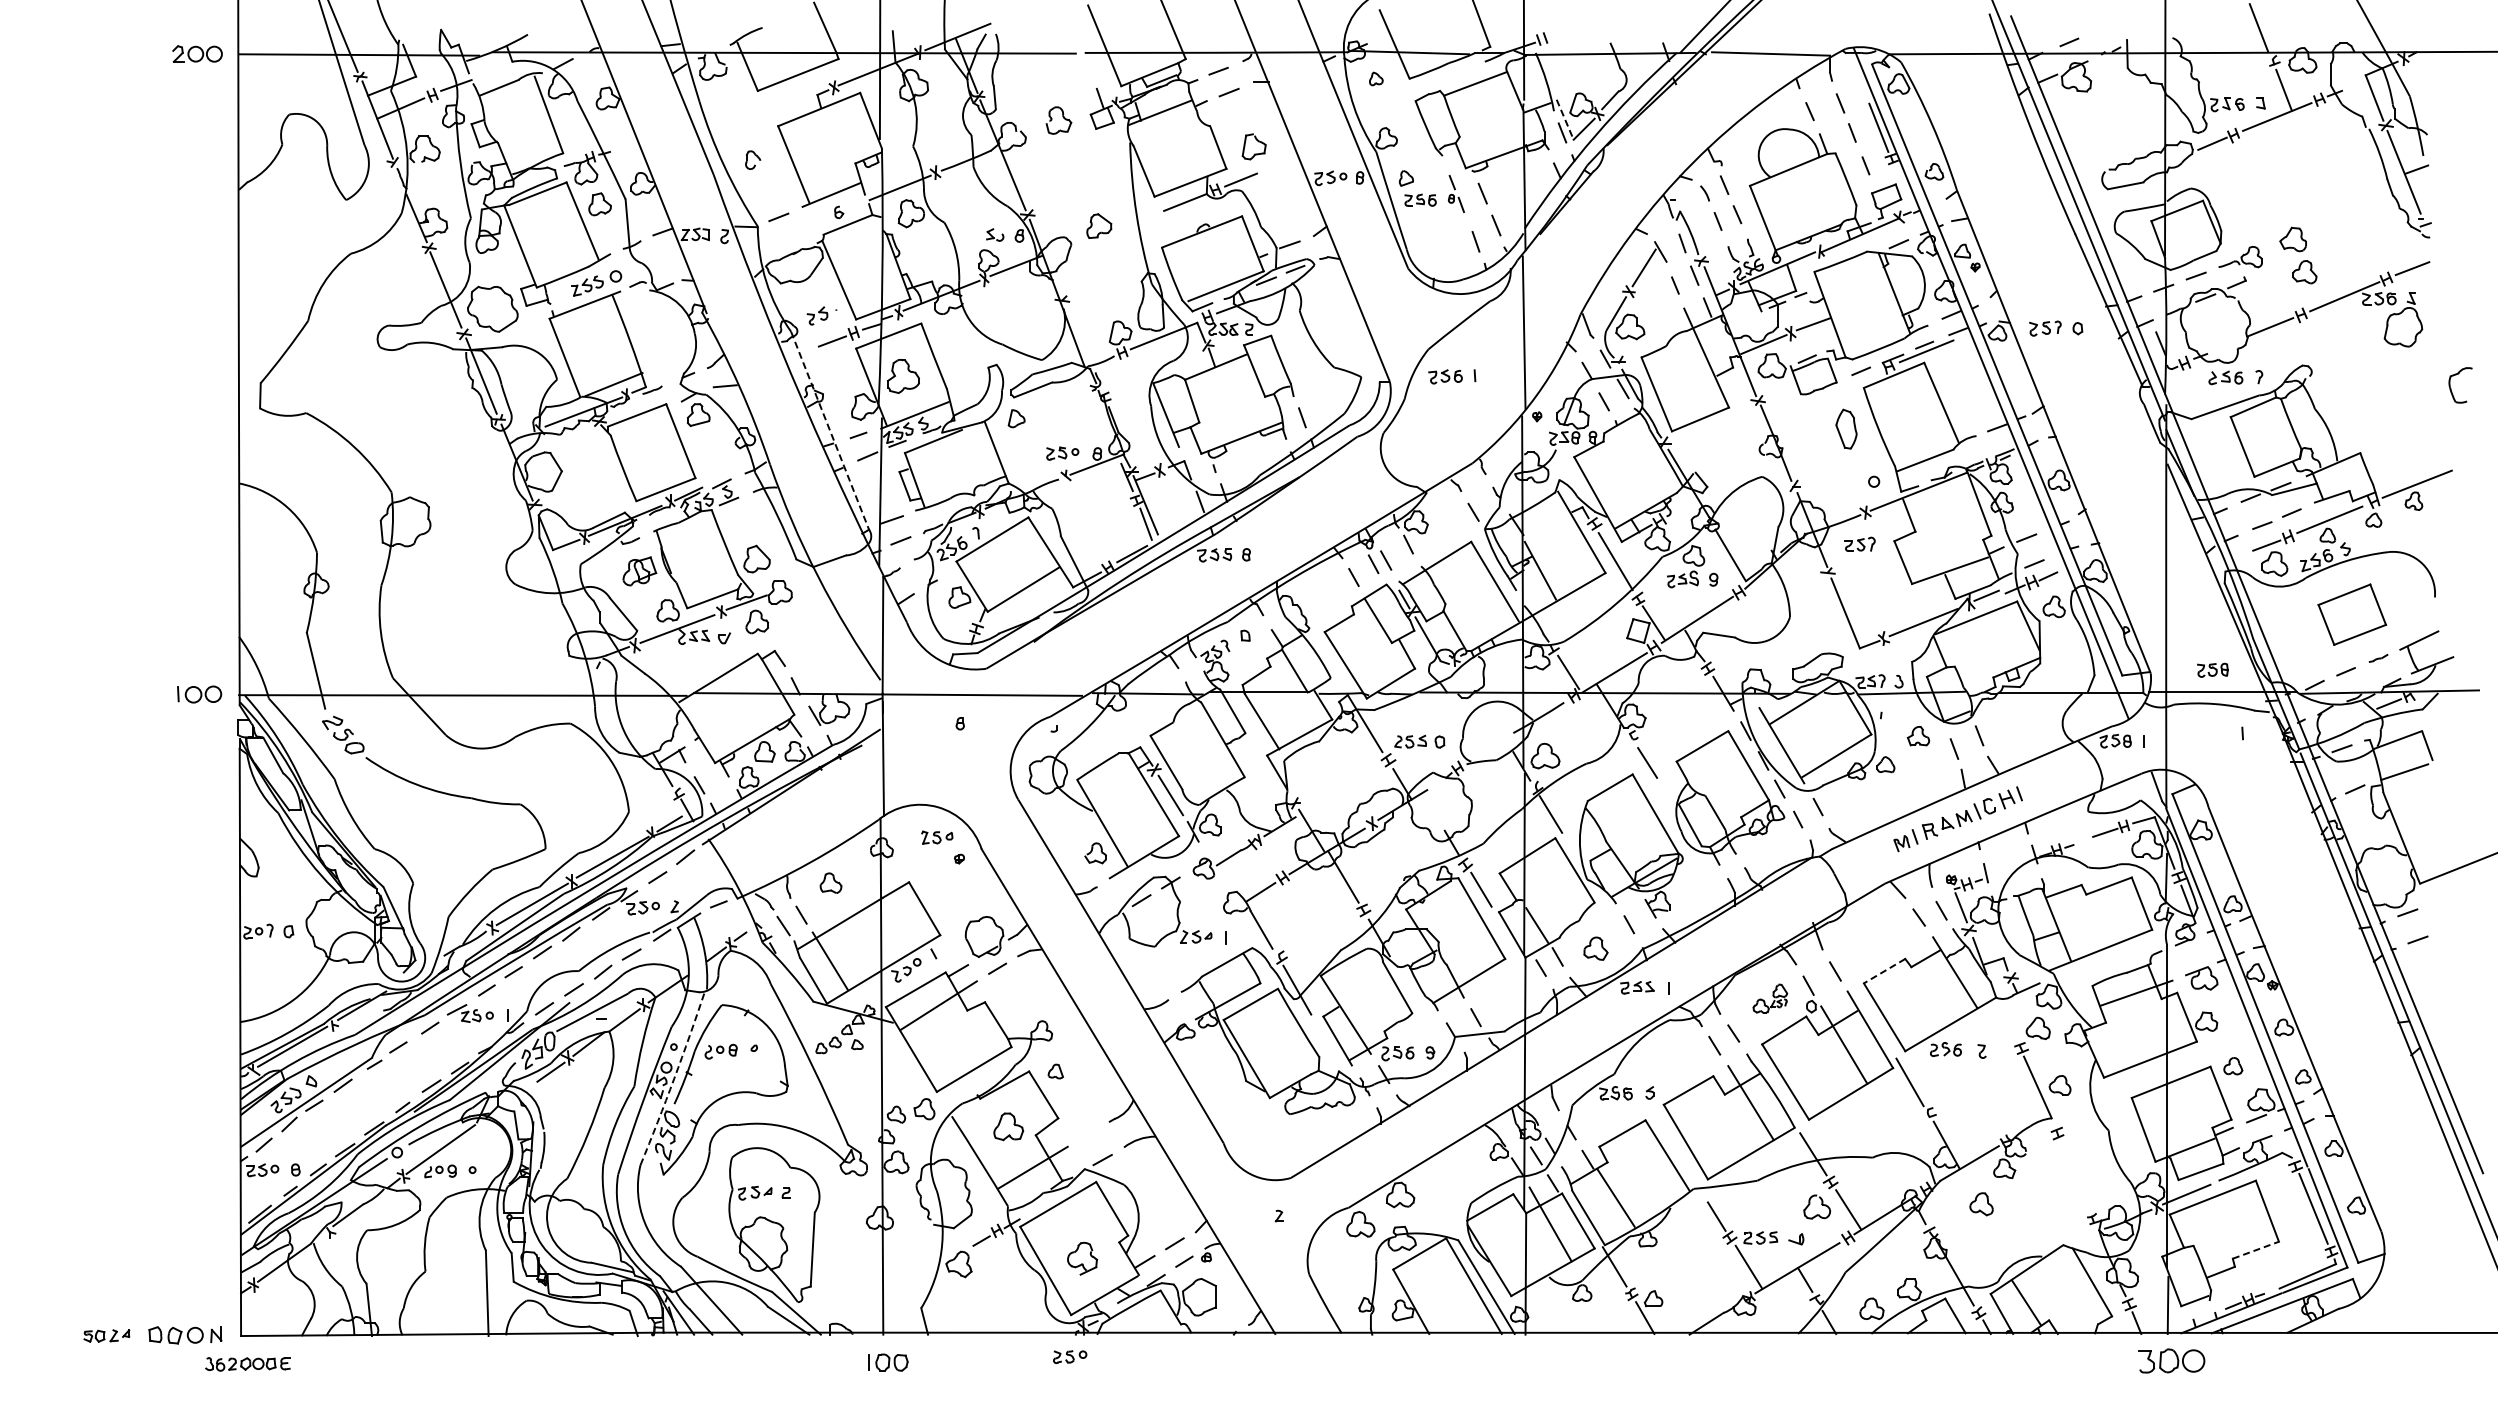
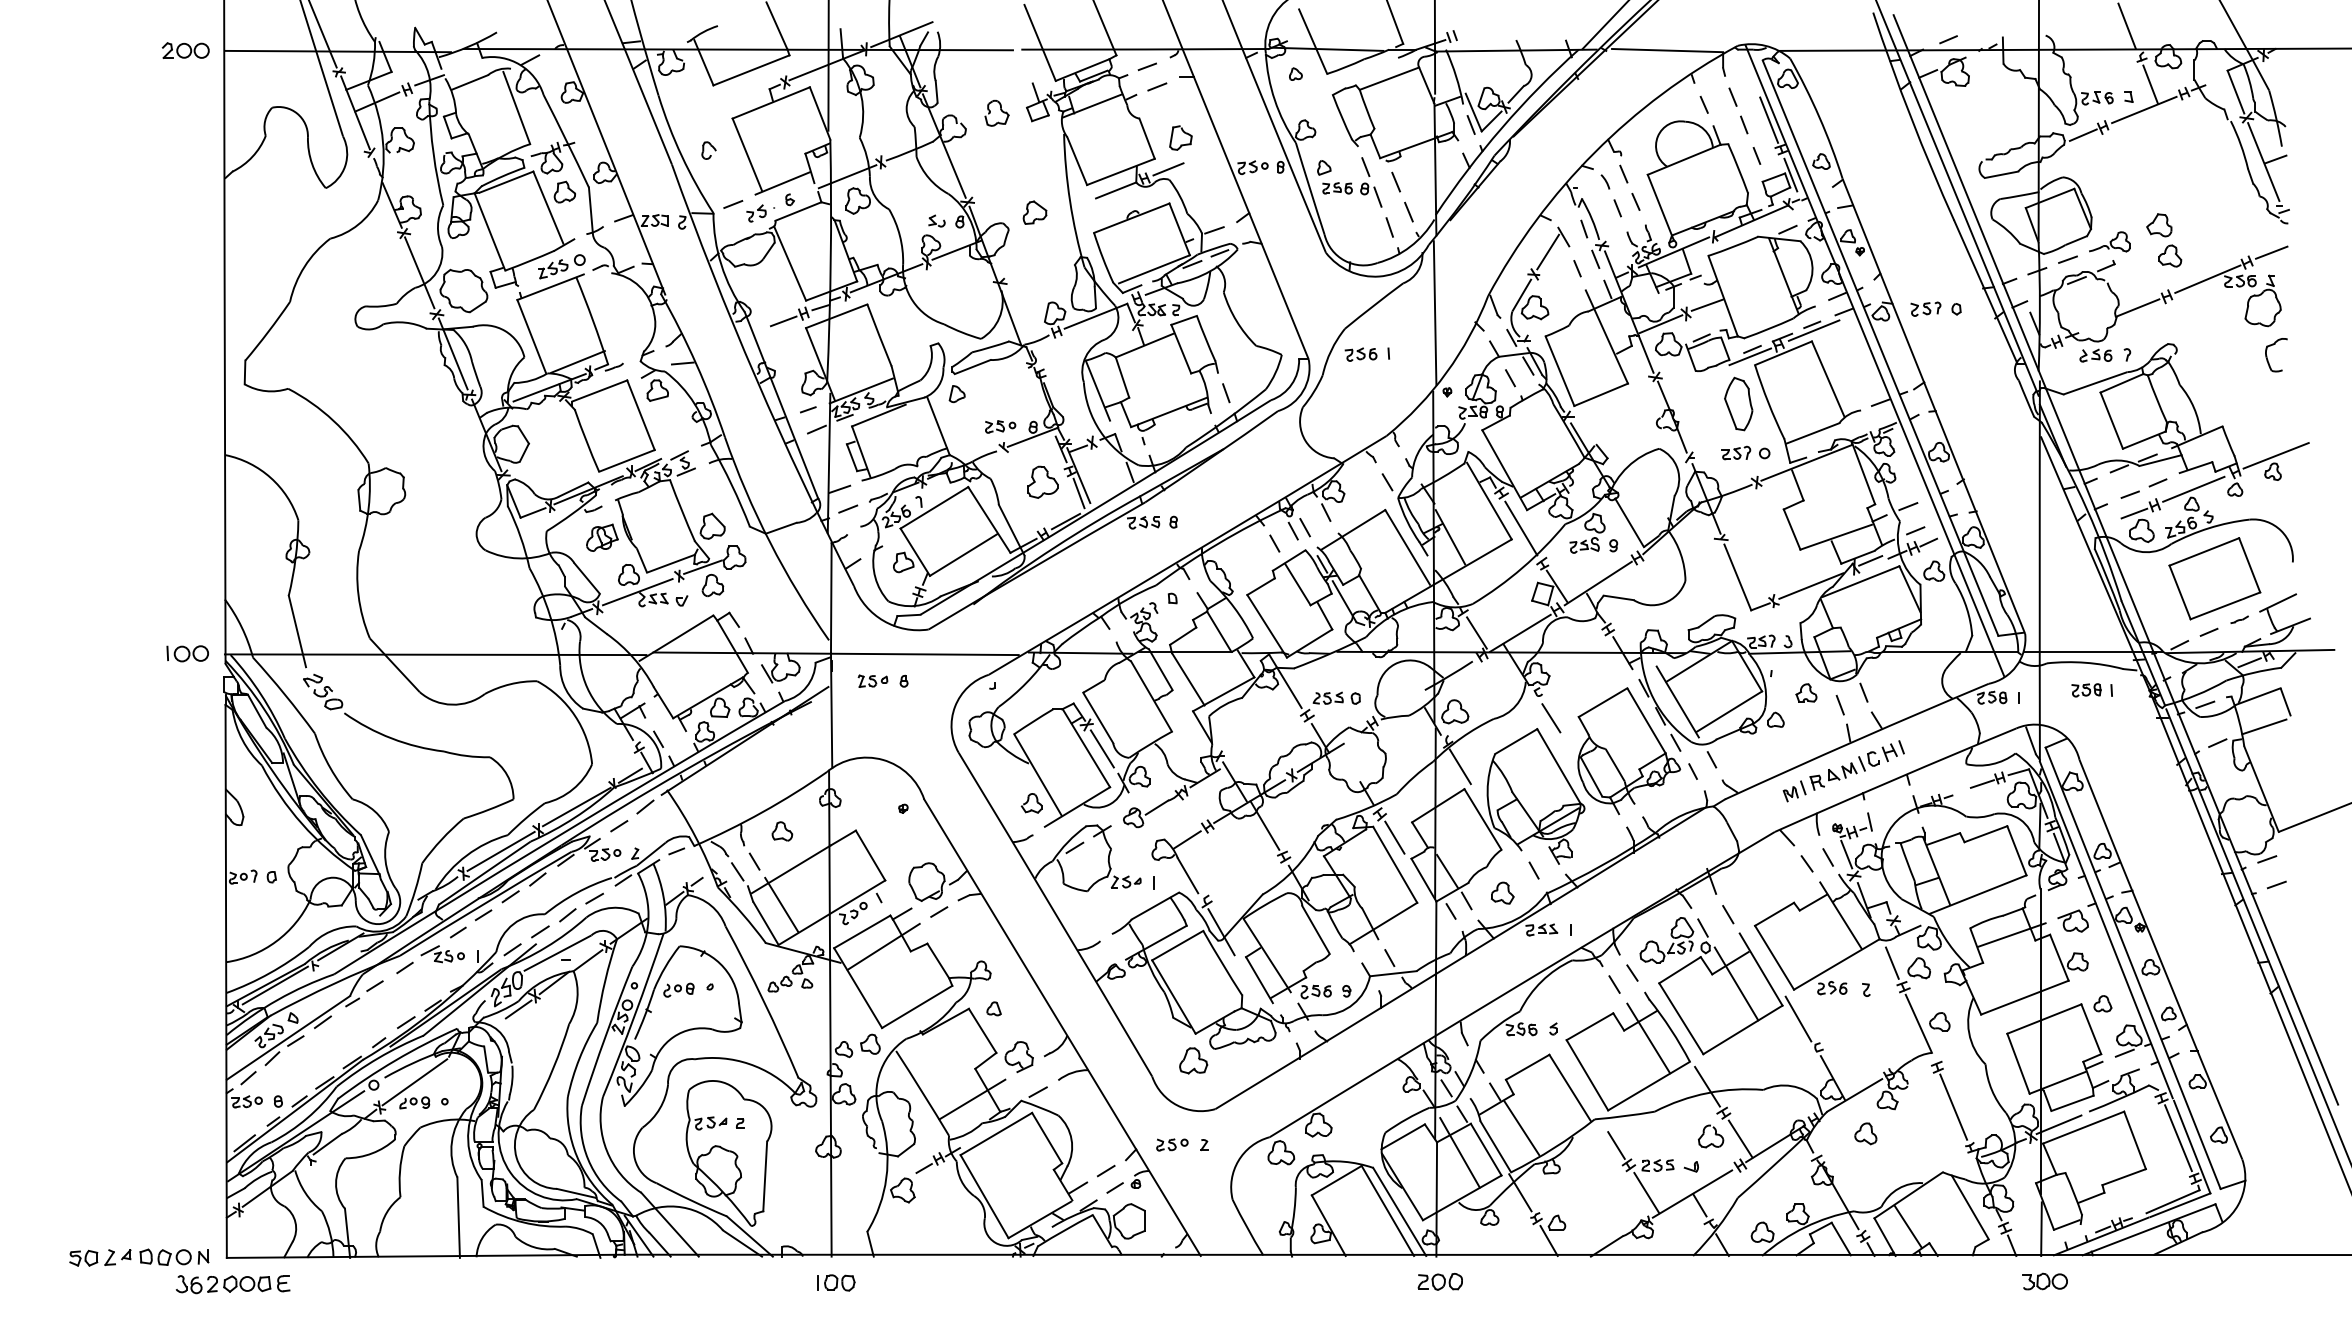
line: (1565, 119) -> (1474, 112), dashed -> solid
line: (1901, 185) -> (1790, 174), added
part: (1456, 193) -> (1371, 181), size x1.43
part: (821, 315) -> (760, 213), moved
part: (903, 376) -> (1042, 482), moved
line: (1858, 378) -> (1749, 356), added
part: (2451, 388) -> (2267, 358), moved
part: (1846, 428) -> (1738, 403), size x1.43
line: (830, 431) -> (781, 406), dashed -> solid
part: (1859, 543) -> (1735, 452), moved
part: (2352, 614) -> (2215, 578), size x1.43
part: (2212, 669) -> (2086, 689), moved
part: (937, 837) -> (873, 681), moved
line: (1884, 971) -> (1774, 914), dashed -> solid
part: (1770, 998) -> (1667, 940), size x1.67
line: (2009, 1022) -> (1892, 962), added
arc: (674, 1078) -> (634, 1015), dashed -> solid
part: (1008, 1126) -> (1193, 1060), moved
line: (2074, 1175) -> (1953, 1106), added
line: (2255, 1250) -> (2123, 1177), dashed -> solid
part: (1082, 1258) -> (1019, 1056), moved
part: (106, 1335) -> (100, 1257), size x1.43
part: (1070, 1357) -> (1172, 1145), moved
part: (1529, 1361) -> (1440, 1281), added
part: (2172, 1361) -> (2045, 1281), size x0.71
part: (247, 1364) -> (232, 1284), size x1.43

